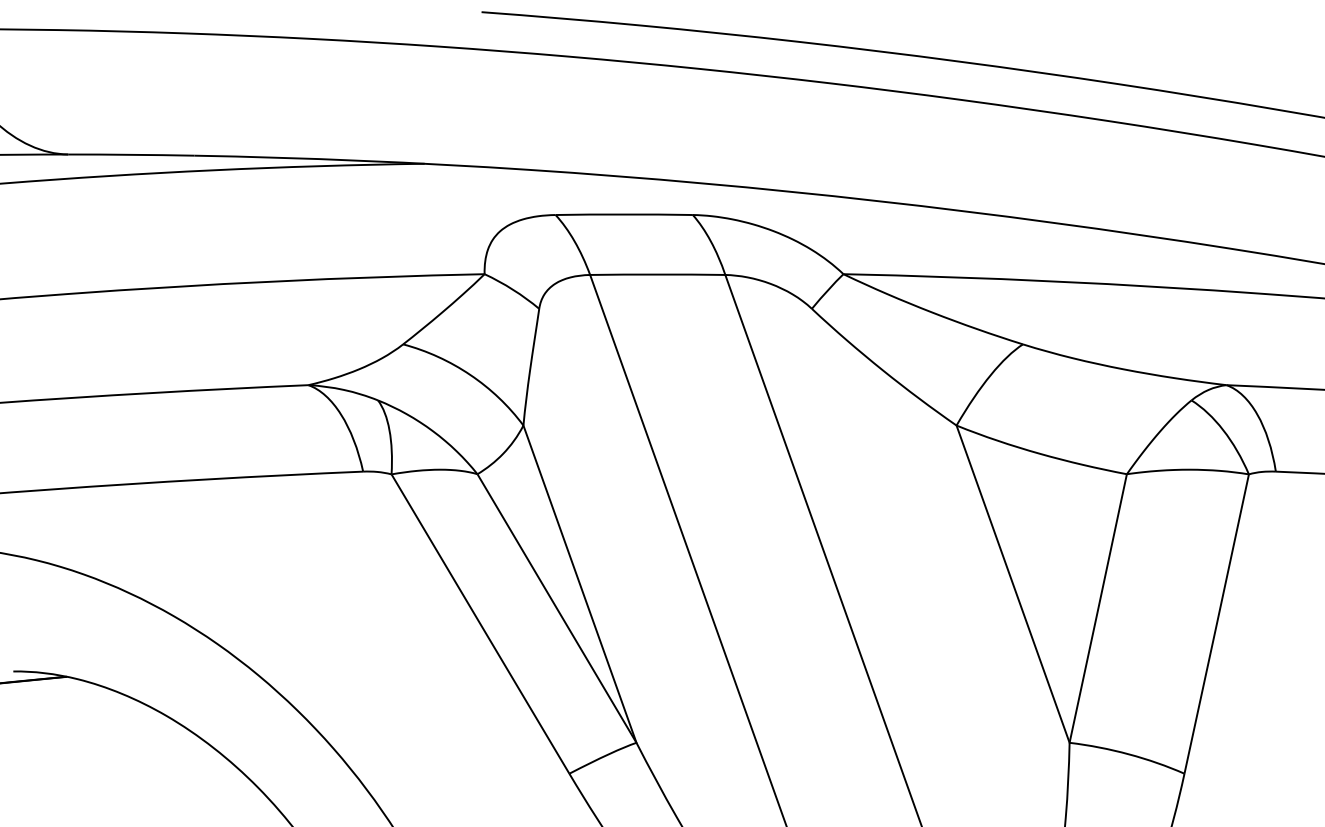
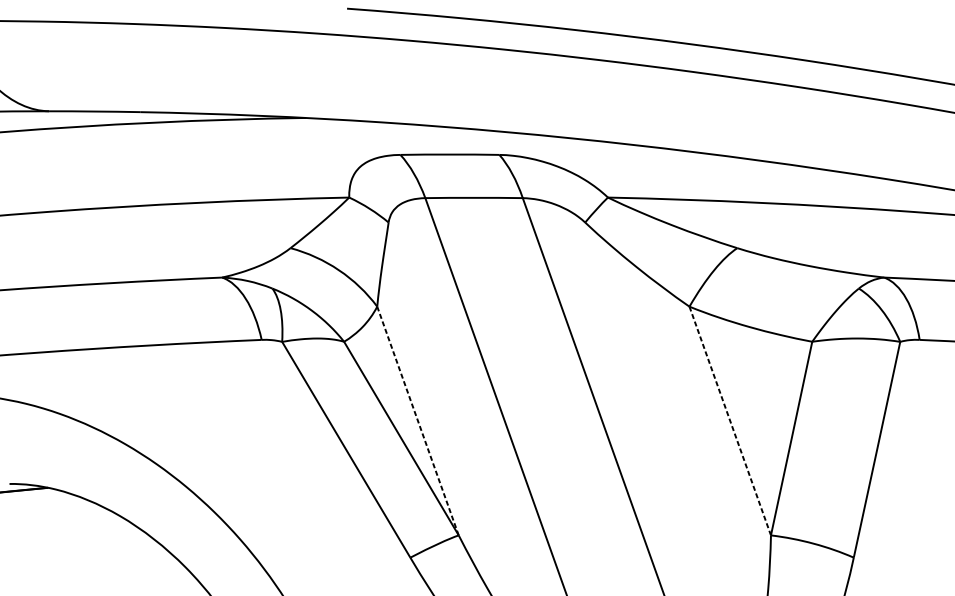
line: (579, 583) -> (417, 420), solid -> dashed
line: (1013, 584) -> (730, 421), solid -> dashed

